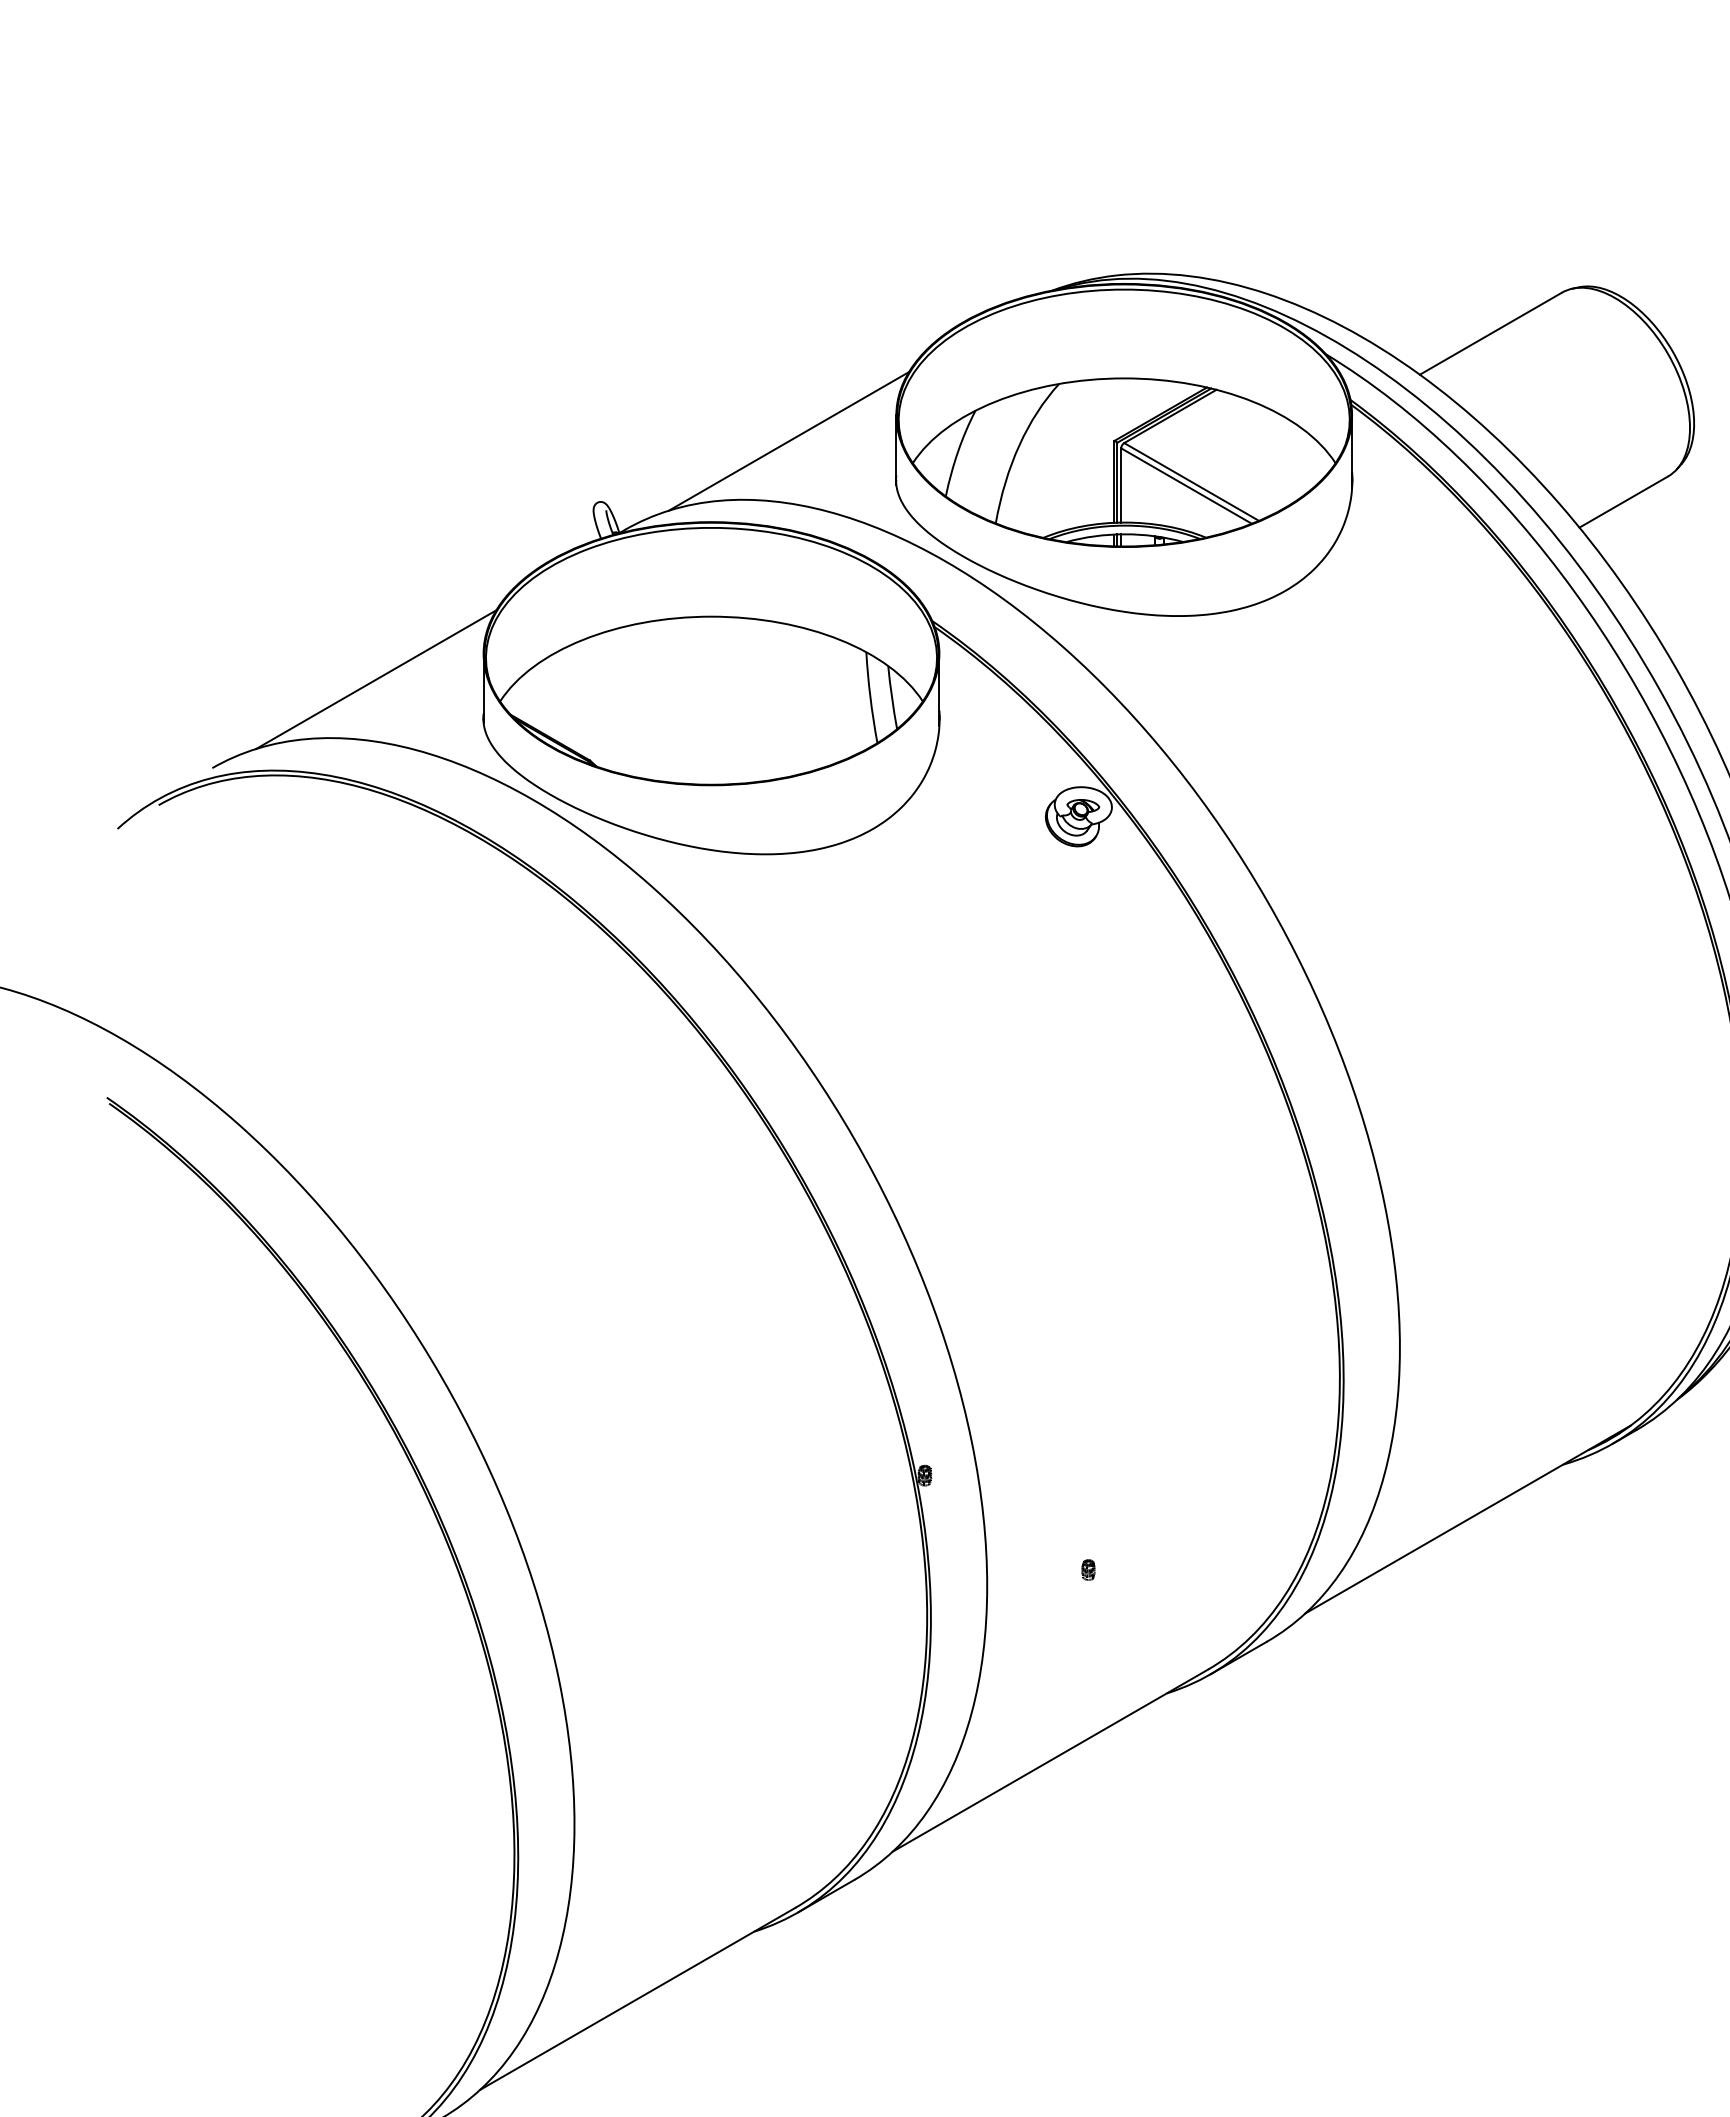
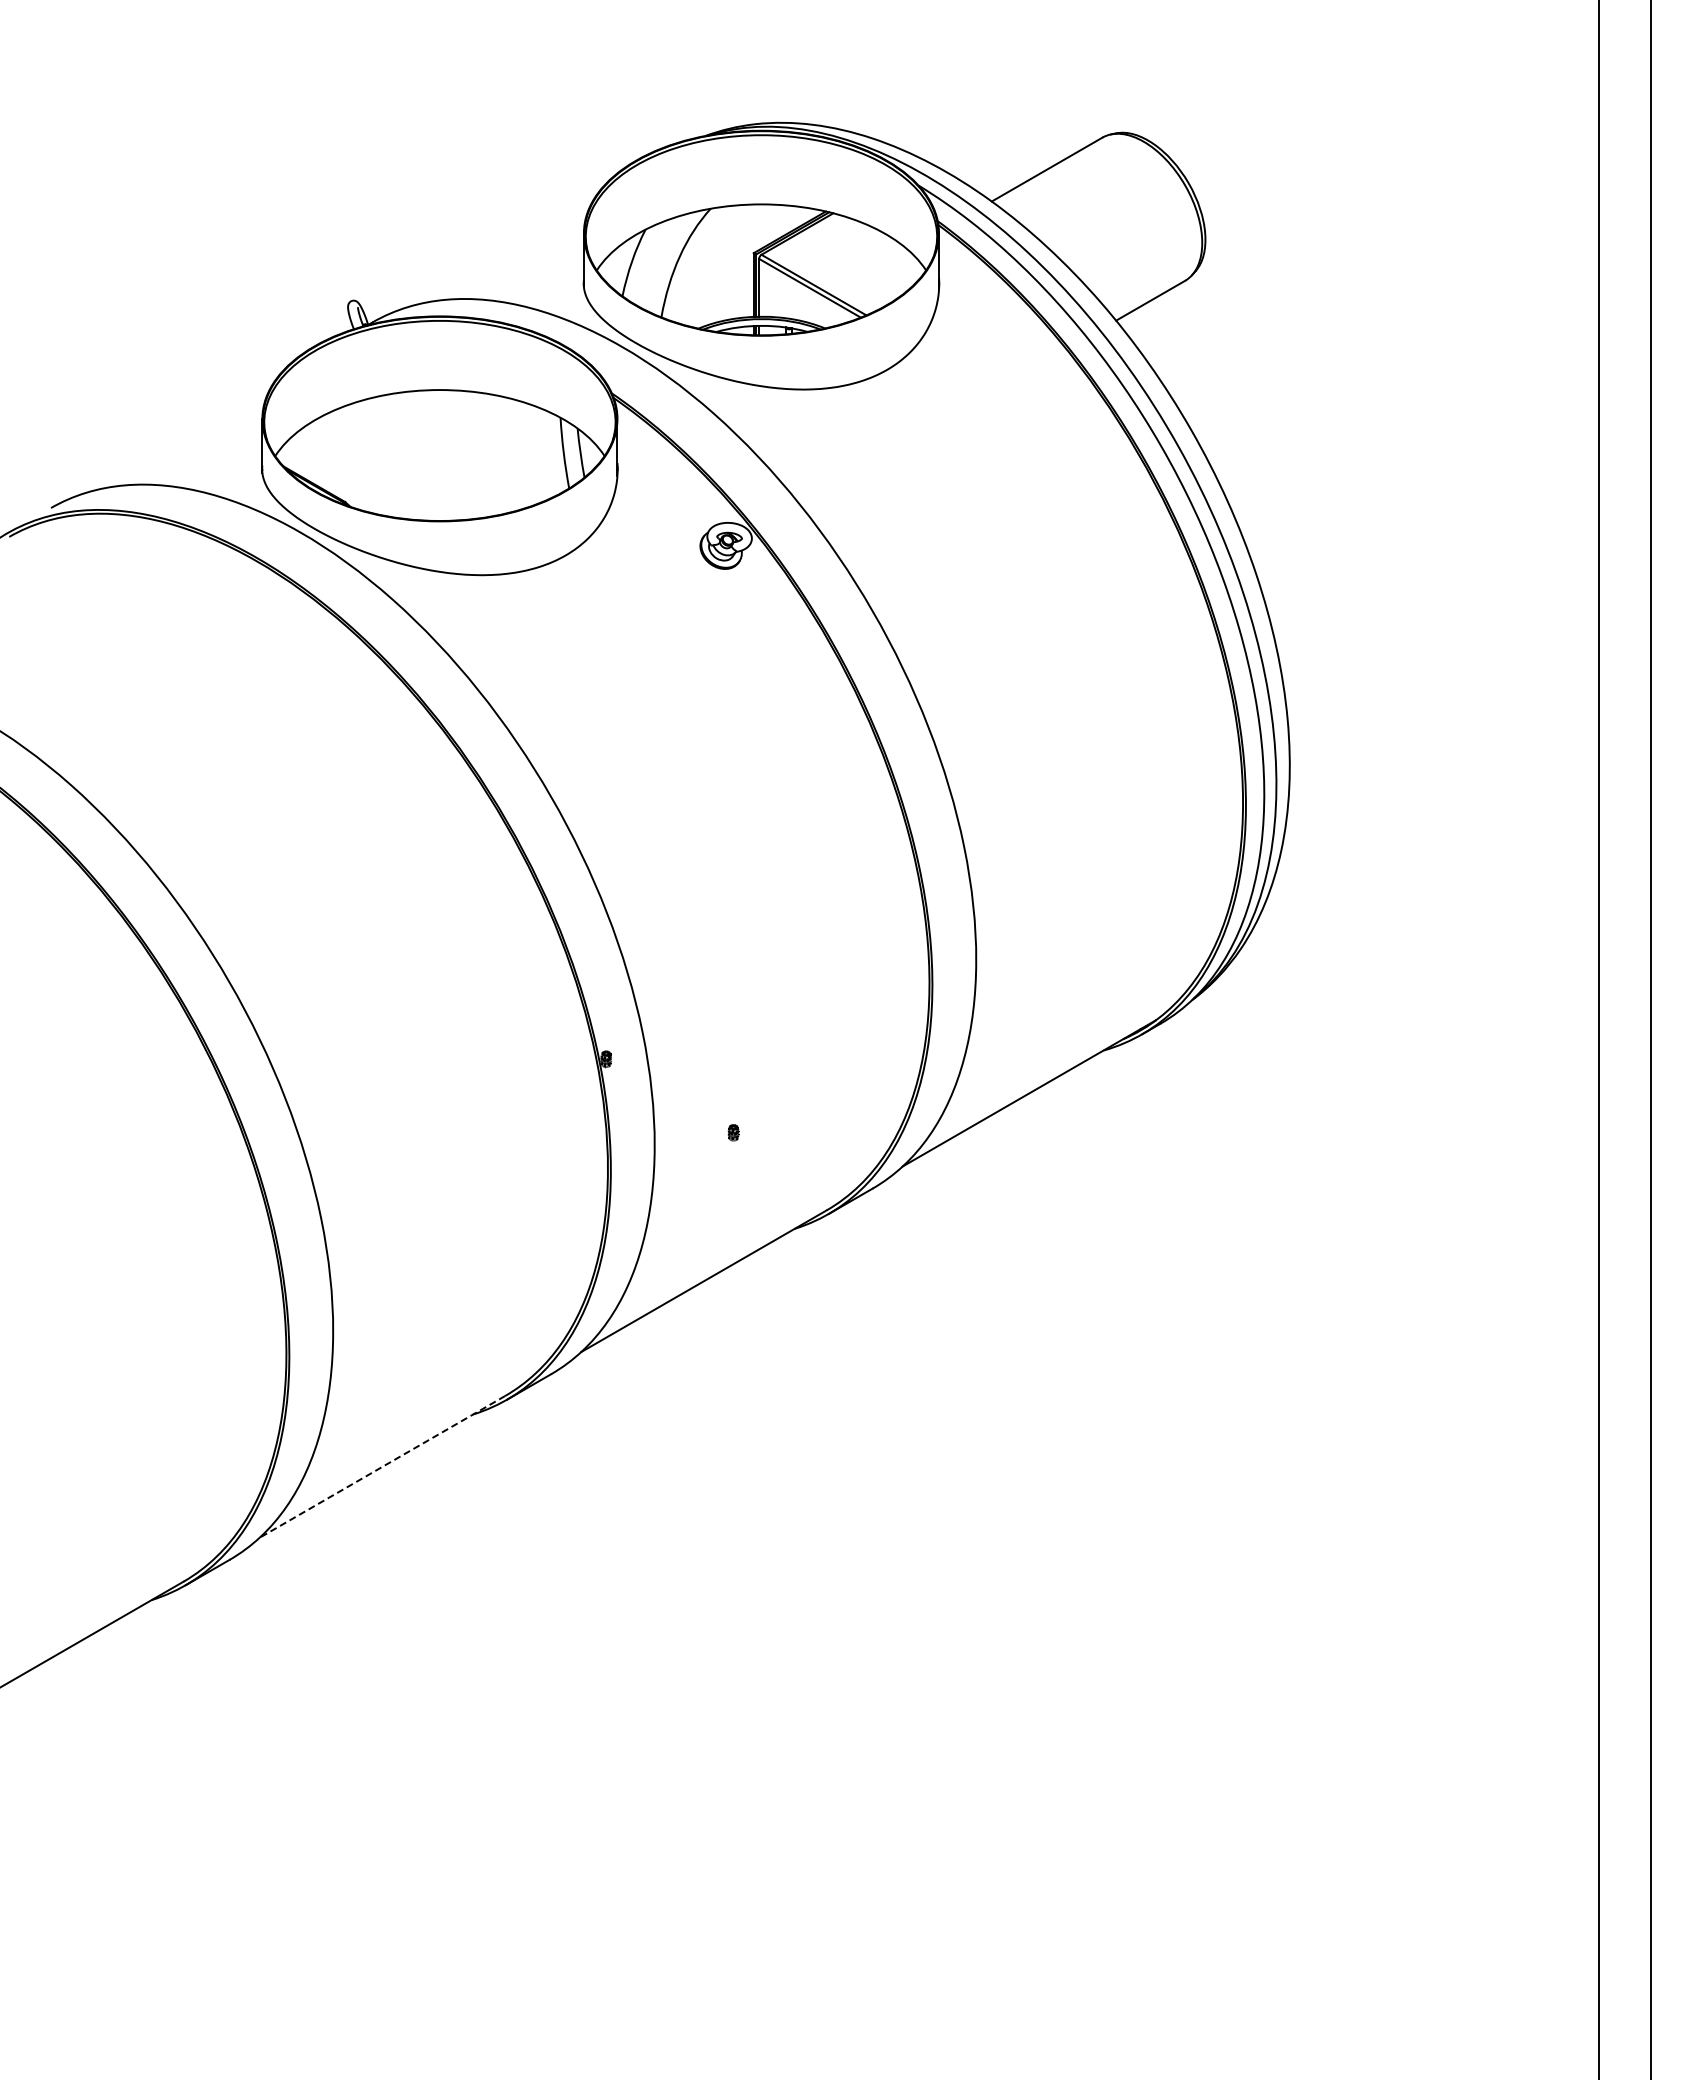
line: (787, 441) -> (499, 253), removed
line: (375, 680) -> (178, 439), removed
line: (637, 1998) -> (382, 1466), solid -> dashed

